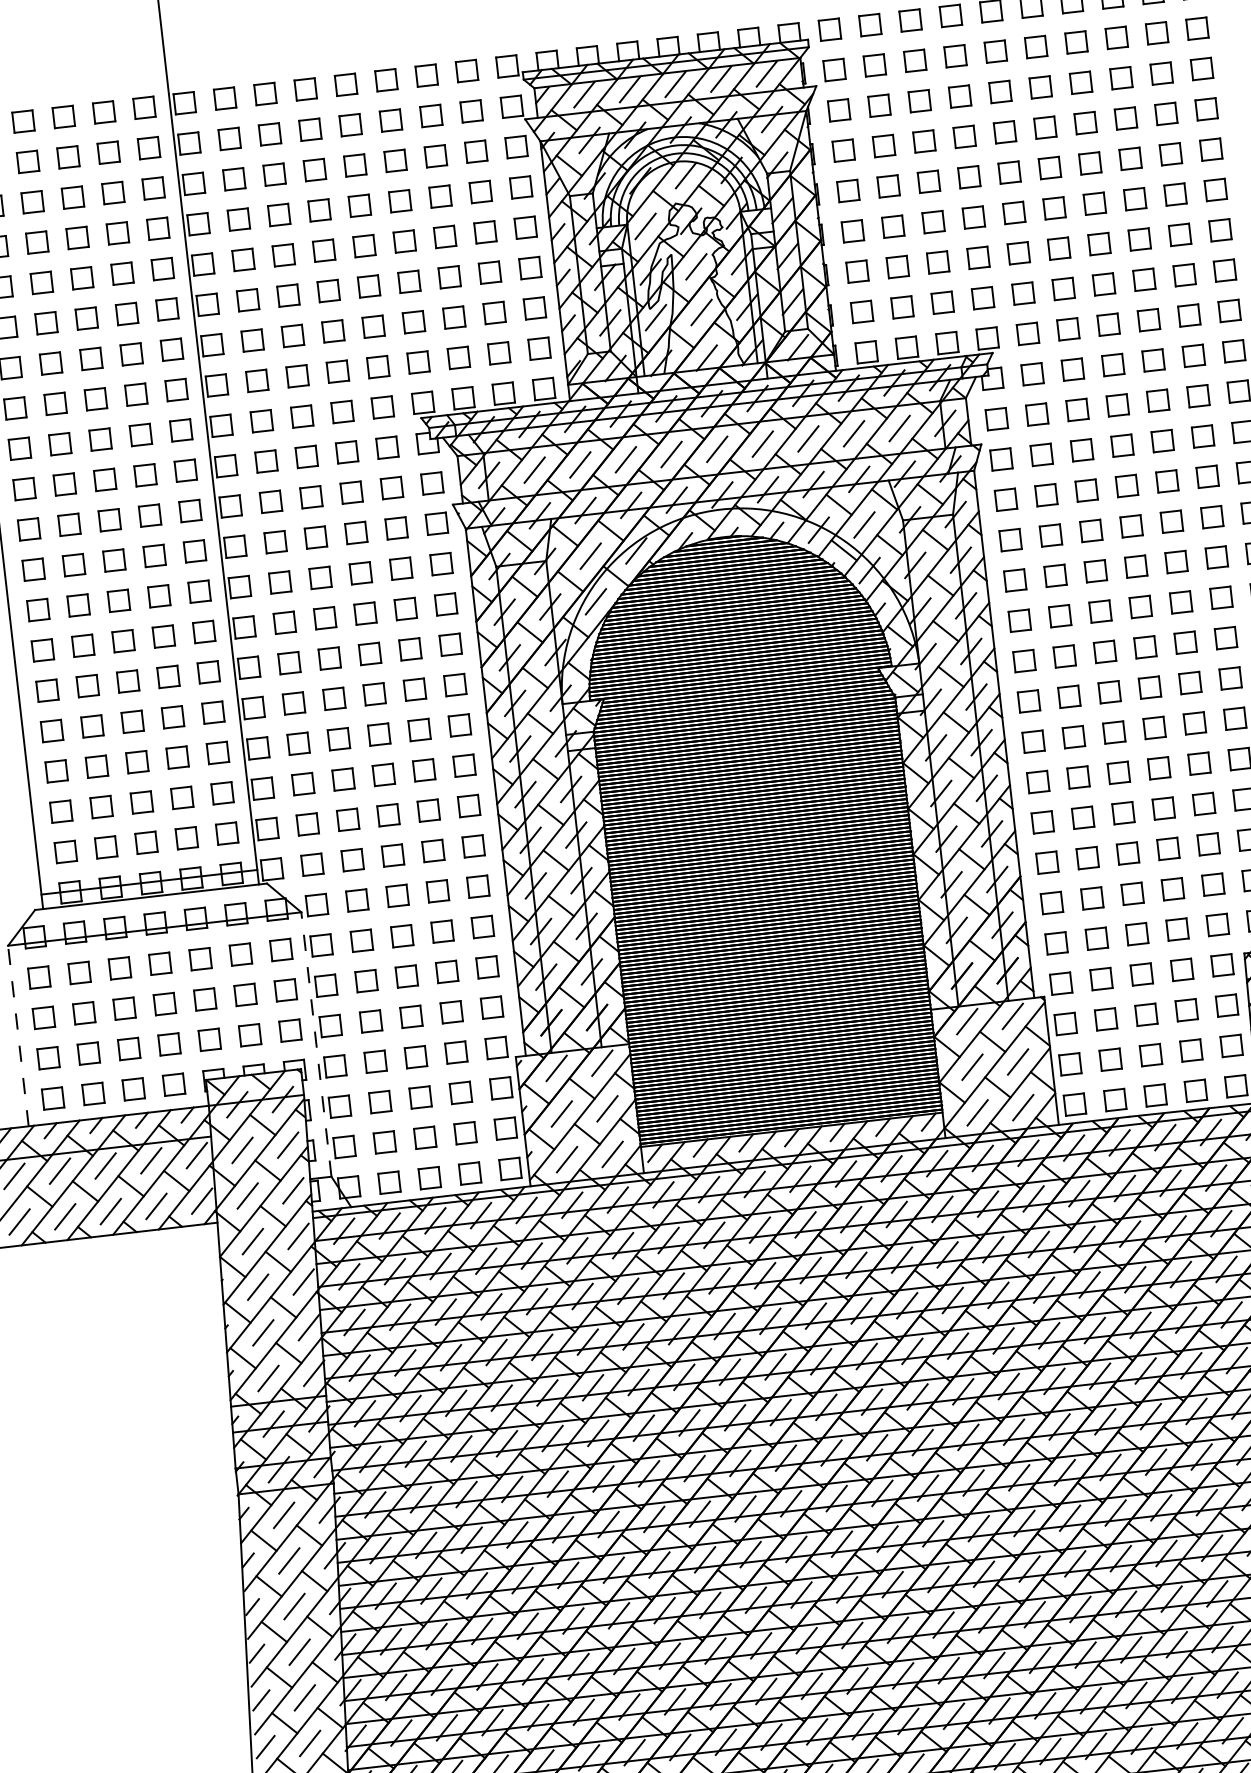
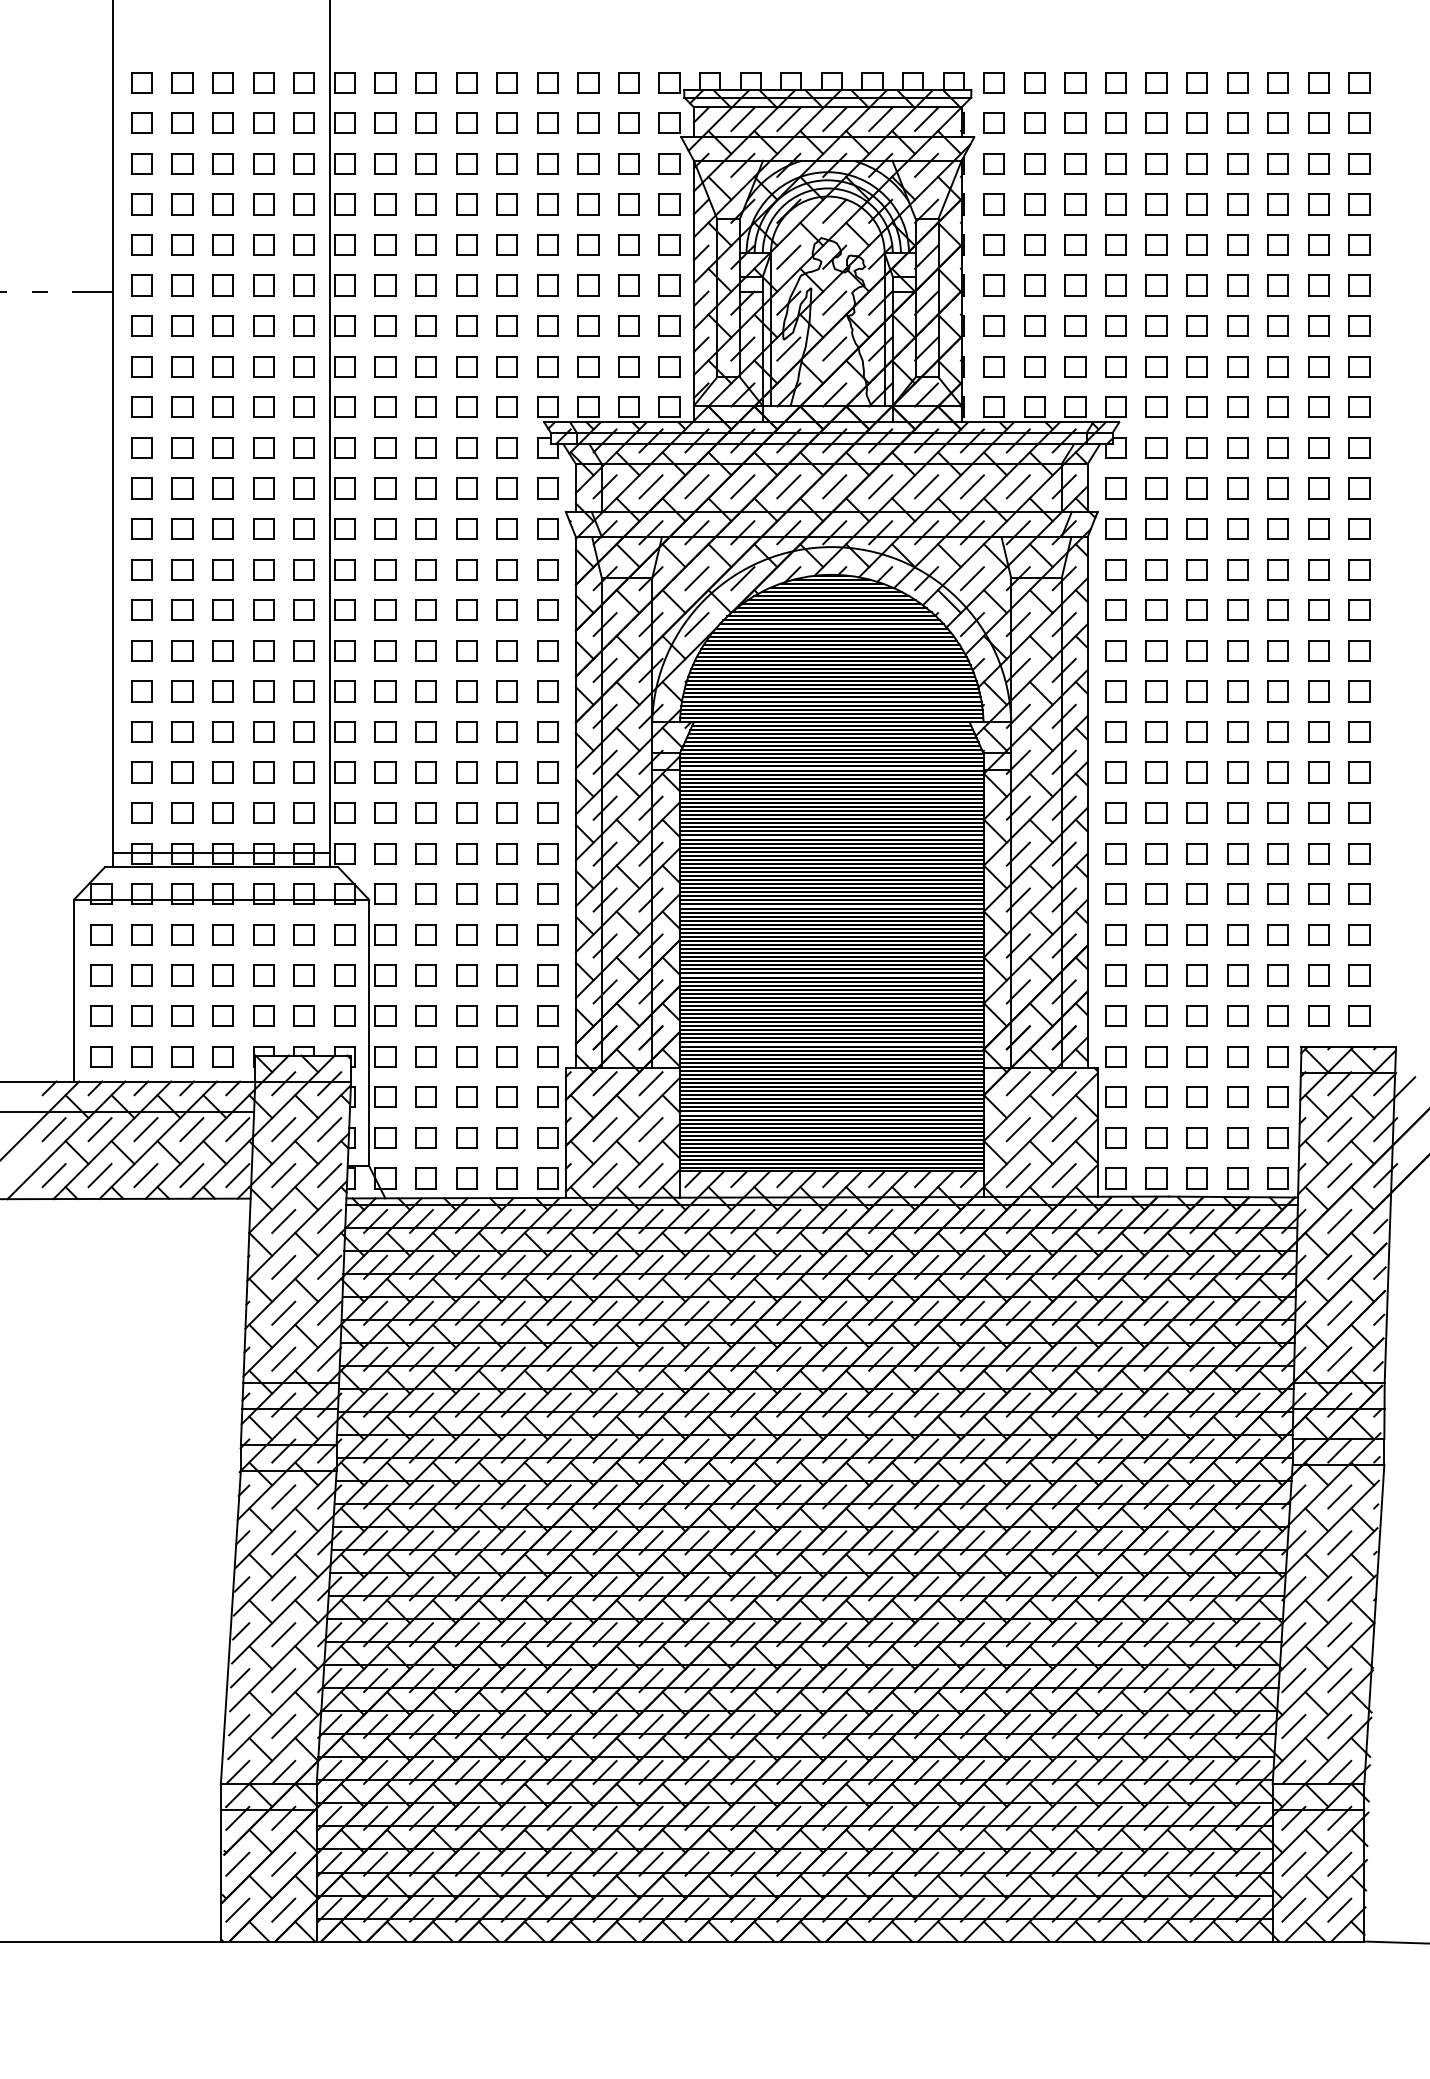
line: (18, 1035) -> (74, 990), dashed -> solid
line: (316, 1044) -> (369, 1032), dashed -> solid

